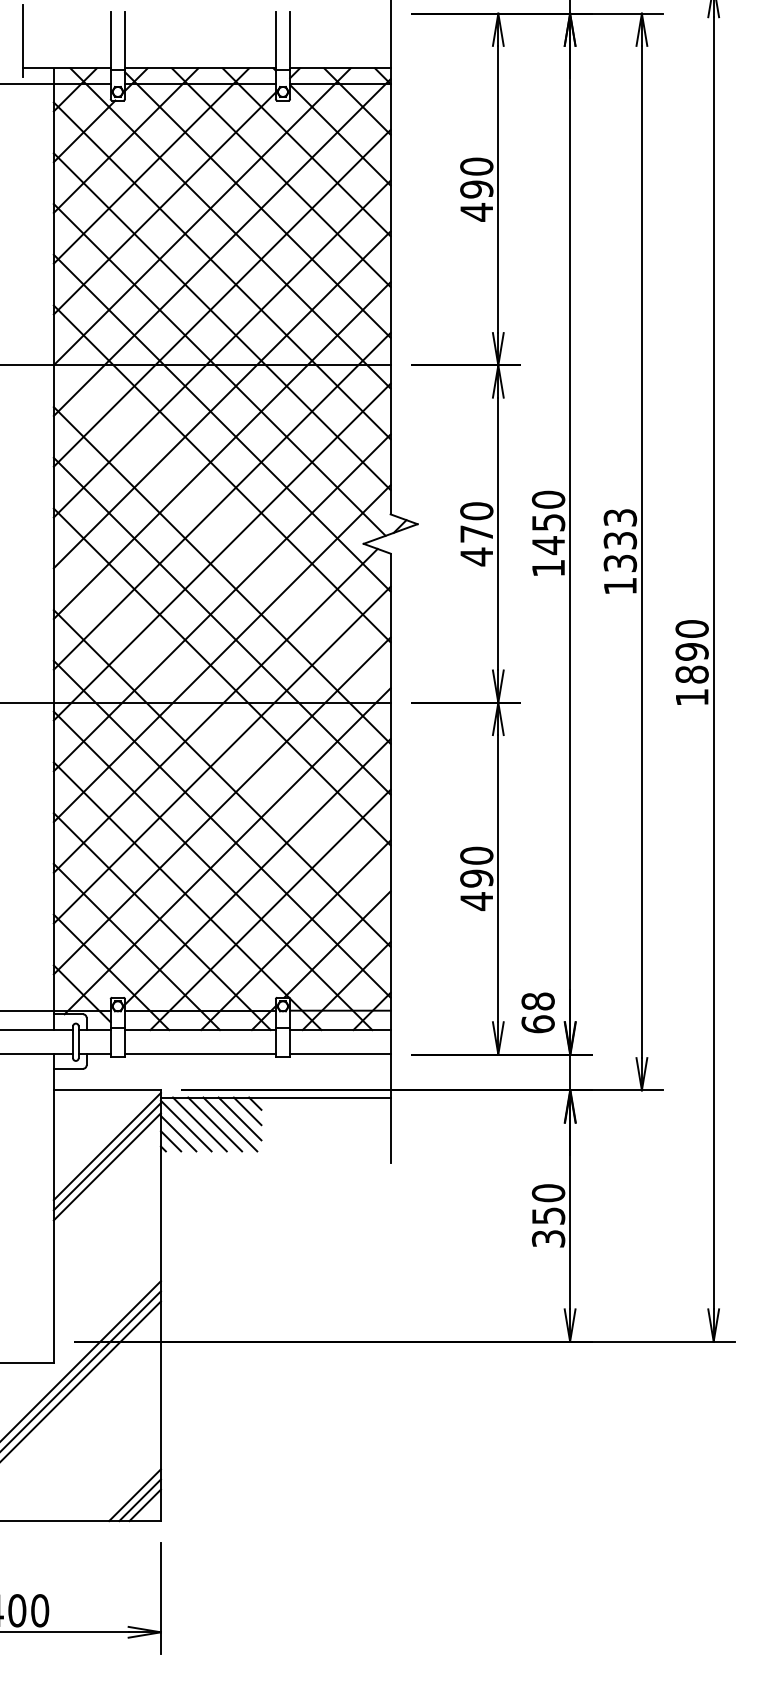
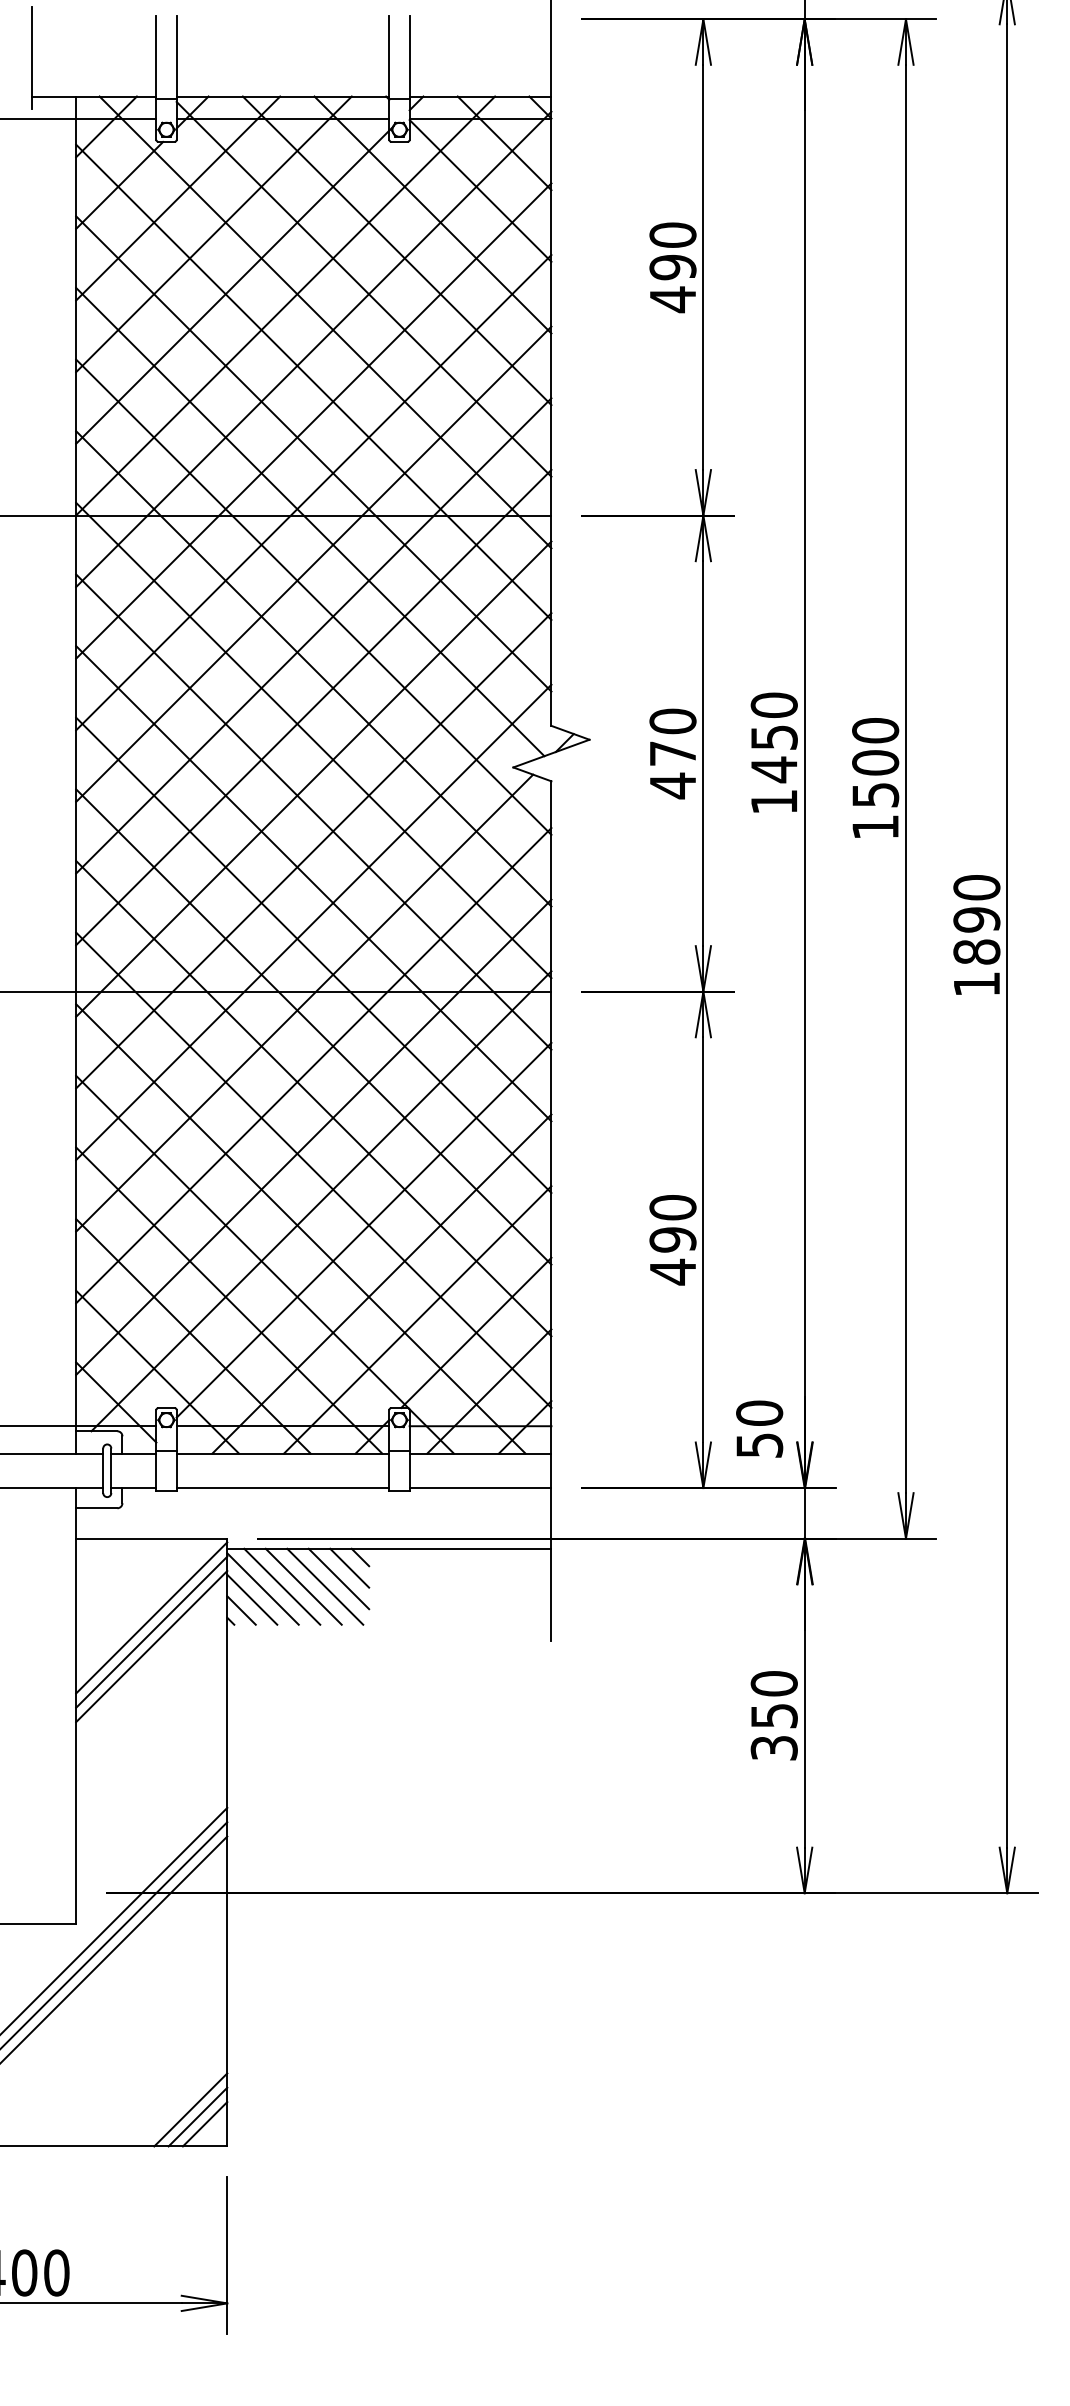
line: (221, 524) -> (312, 740), added
text: (620, 539) -> (875, 761), 1333 -> 1500
line: (221, 727) -> (312, 1026), added
text: (537, 1012) -> (758, 1428), 68 -> 50

